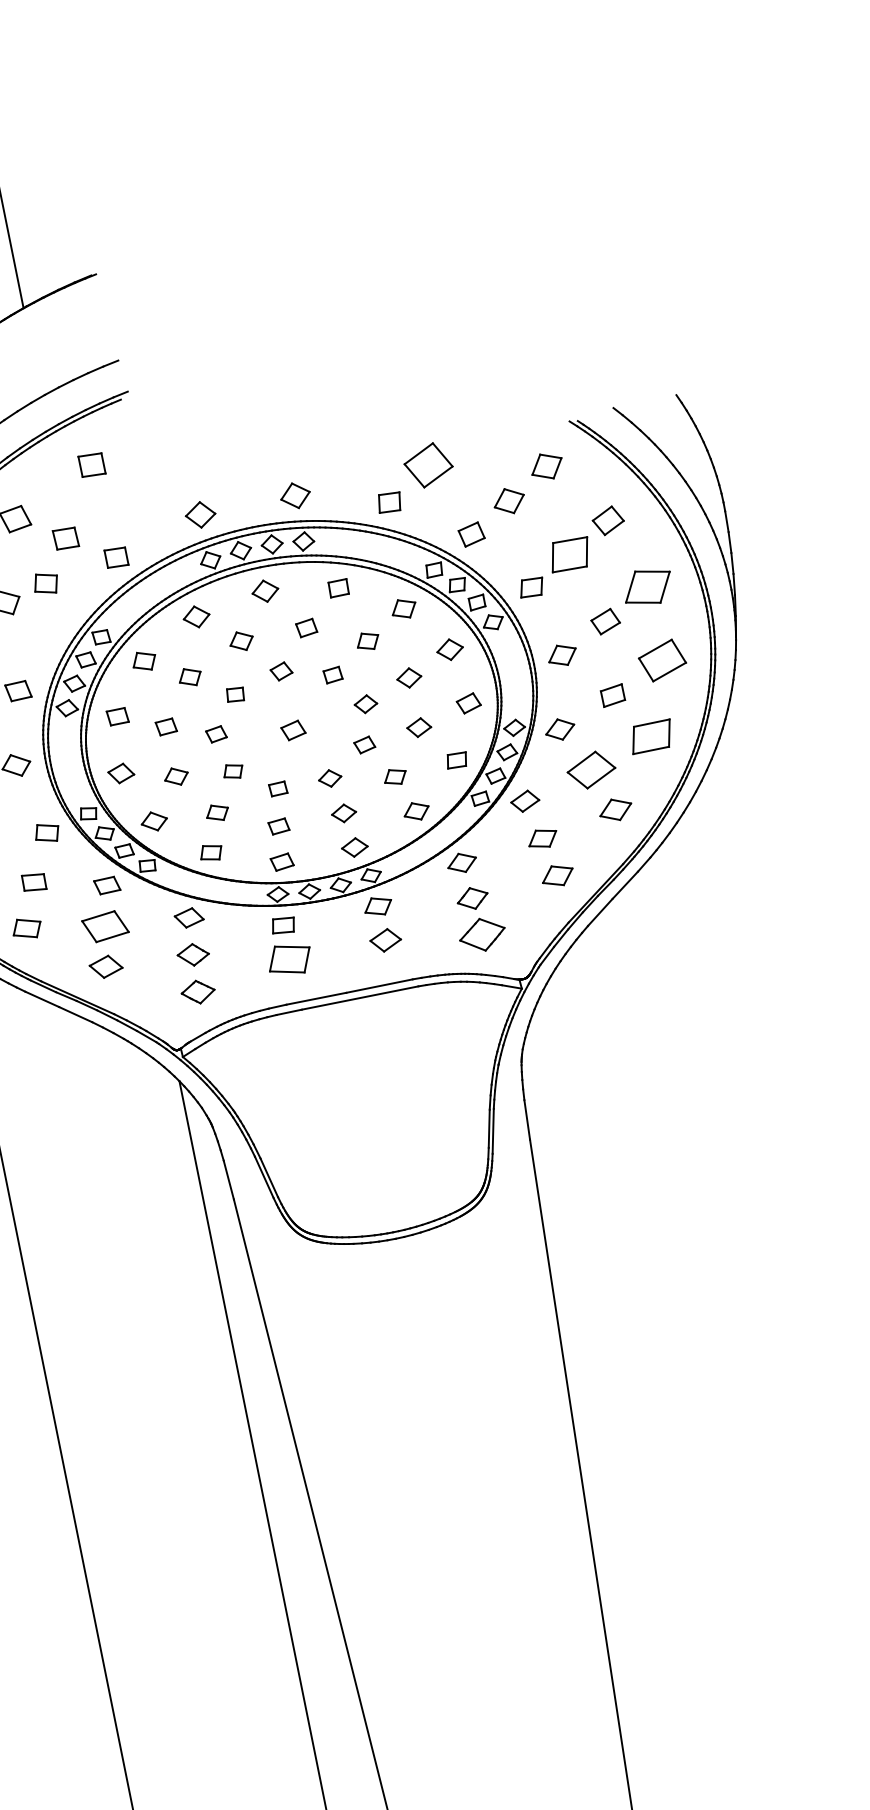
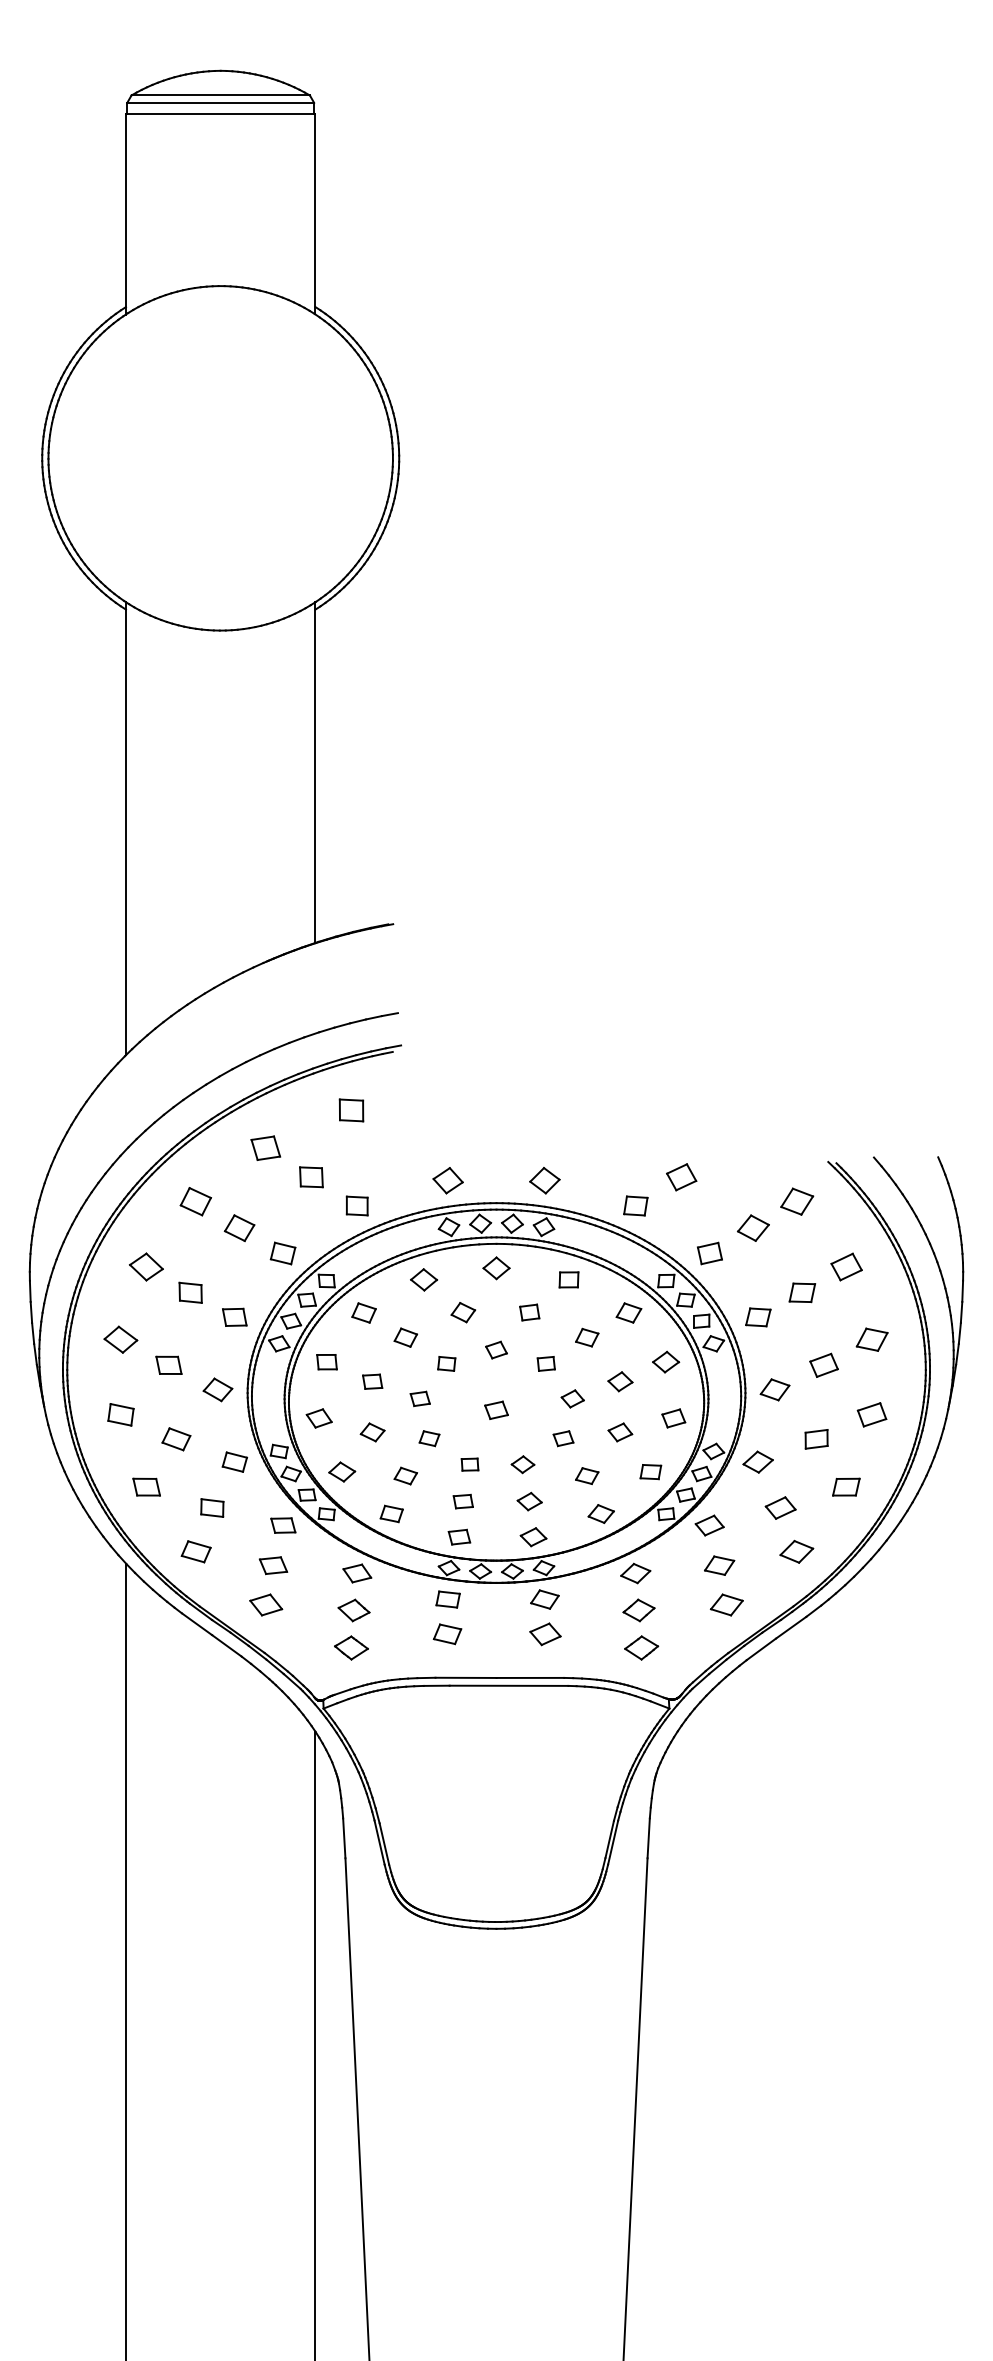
part: (428, 465) -> (681, 1177), size x0.62
part: (570, 554) -> (802, 1292), size x0.62
part: (45, 583) -> (282, 1253), moved
part: (647, 586) -> (871, 1339), size x0.62
part: (661, 660) -> (871, 1414), size x0.62
part: (651, 735) -> (846, 1486), size x0.62
part: (591, 769) -> (780, 1507), size x0.62
part: (105, 926) -> (273, 1565), size x0.62
part: (482, 934) -> (641, 1647), size x0.71
part: (289, 959) -> (447, 1634), size x0.62

